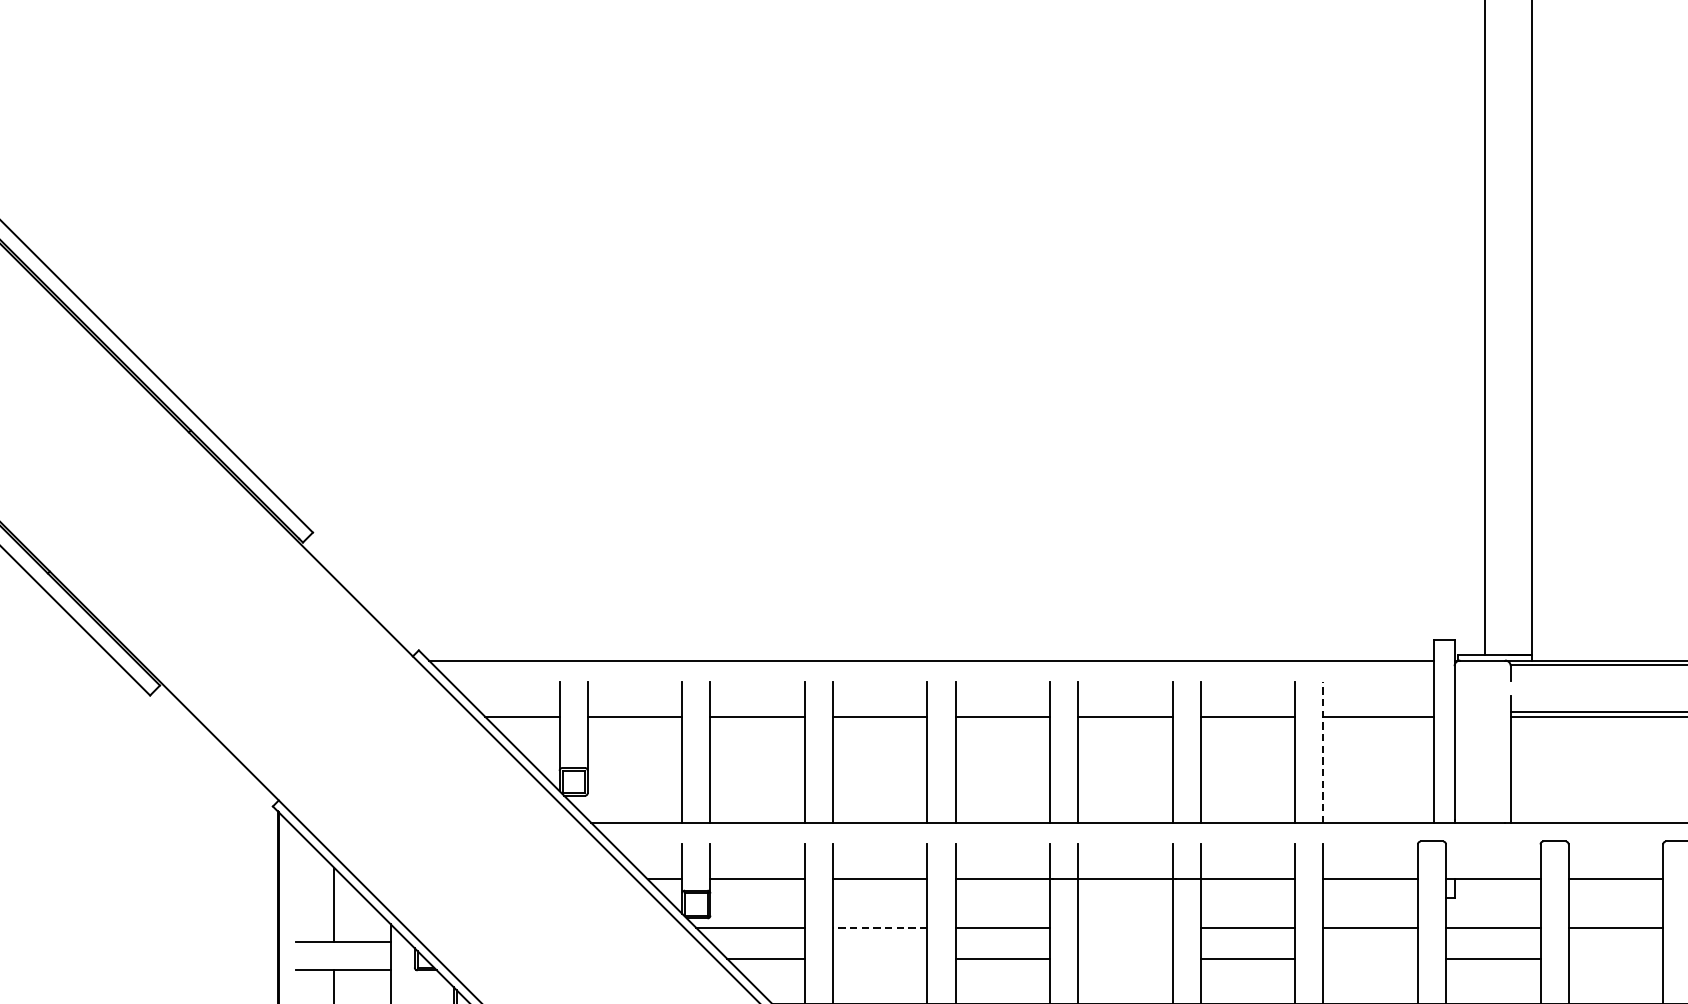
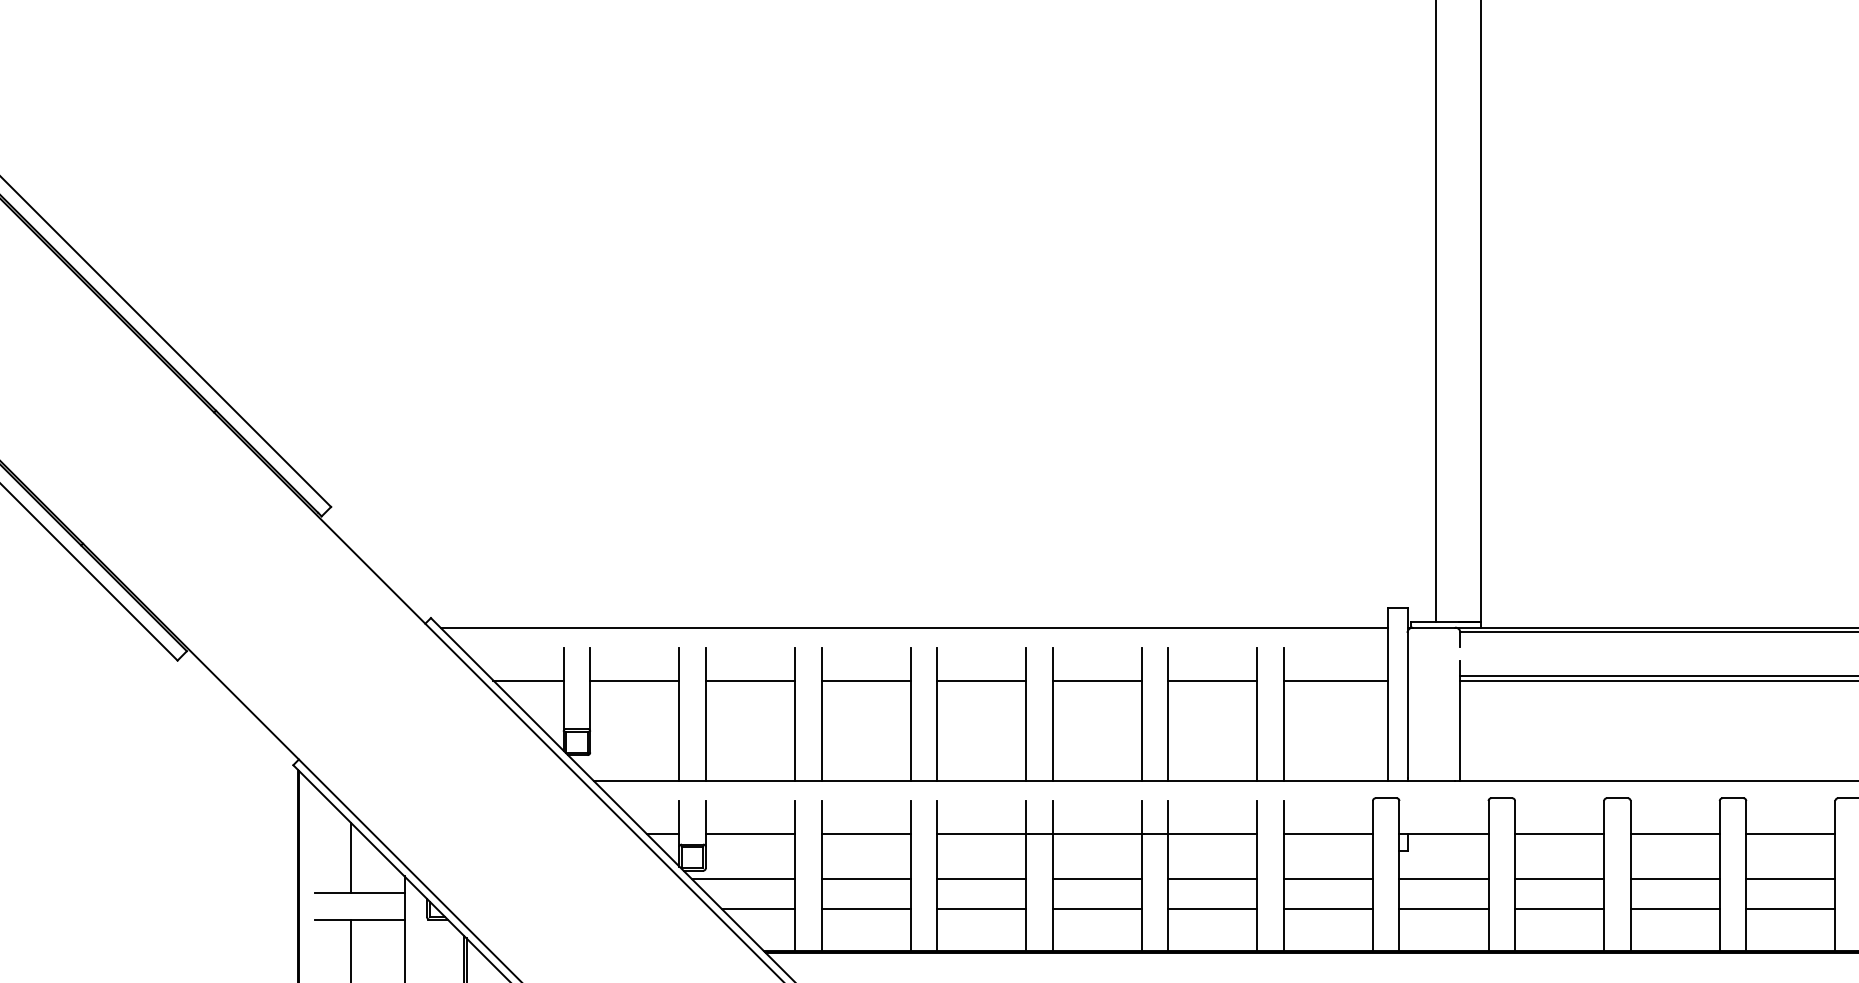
line: (1323, 752) -> (1283, 714), dashed -> solid
line: (879, 927) -> (865, 879), dashed -> solid
line: (1124, 927) -> (1096, 879), added
line: (879, 959) -> (865, 909), added
line: (1124, 959) -> (1096, 909), added
line: (1369, 959) -> (1327, 909), added
line: (1615, 959) -> (1559, 909), added

